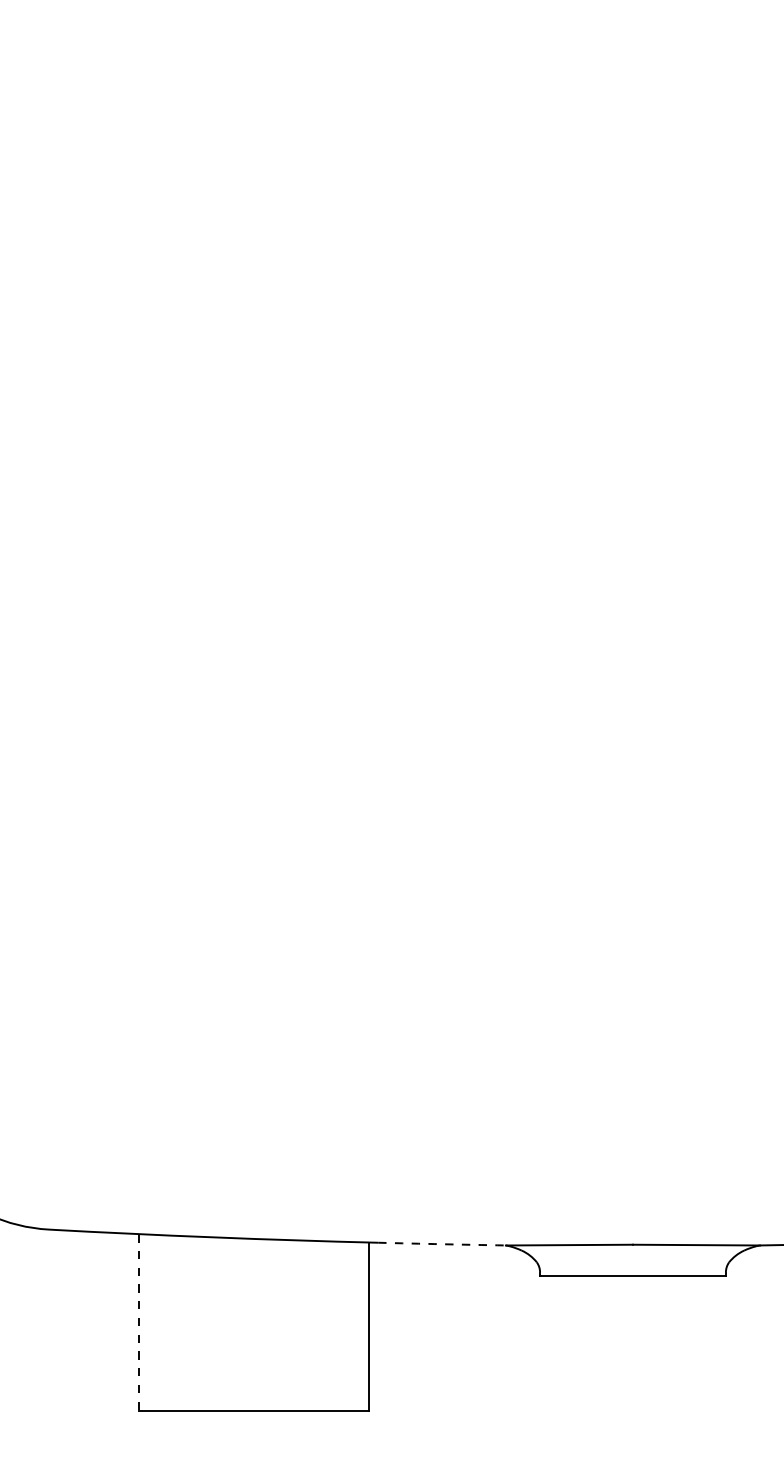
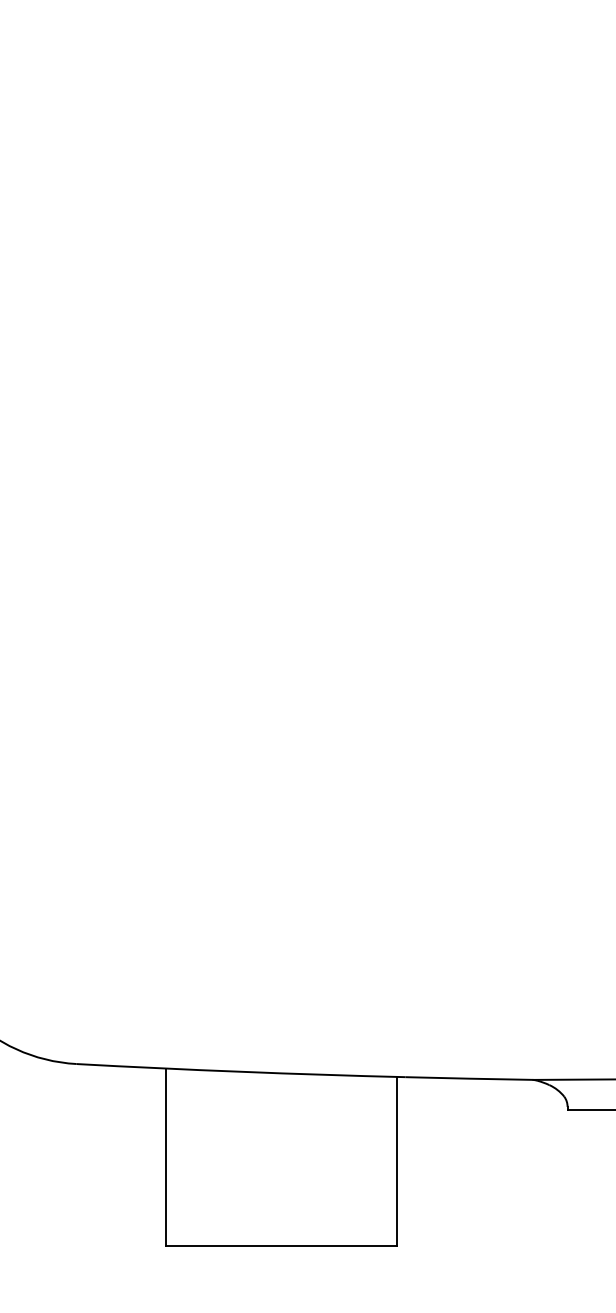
arc: (442, 1244) -> (470, 1078), dashed -> solid
line: (138, 1323) -> (166, 1157), dashed -> solid

